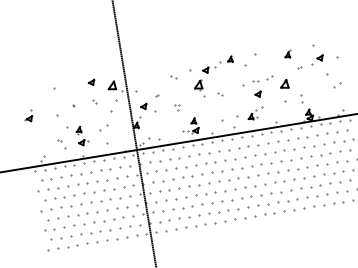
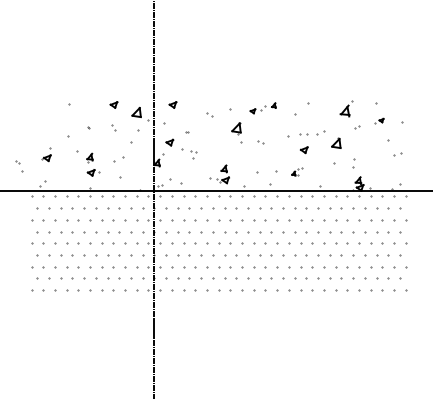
part: (287, 53) -> (345, 108), size x1.6
part: (317, 59) -> (379, 121), size x0.6
part: (218, 65) -> (263, 108), size x0.7
part: (140, 74) -> (172, 104), added
part: (177, 107) -> (193, 154), moved
part: (255, 113) -> (297, 171), size x0.6
part: (28, 115) -> (46, 154), moved
part: (61, 144) -> (19, 166), moved

